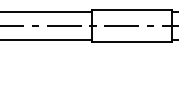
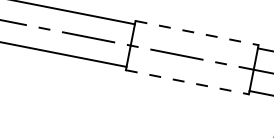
line: (132, 10) -> (197, 33), solid -> dashed
line: (132, 42) -> (188, 83), solid -> dashed

